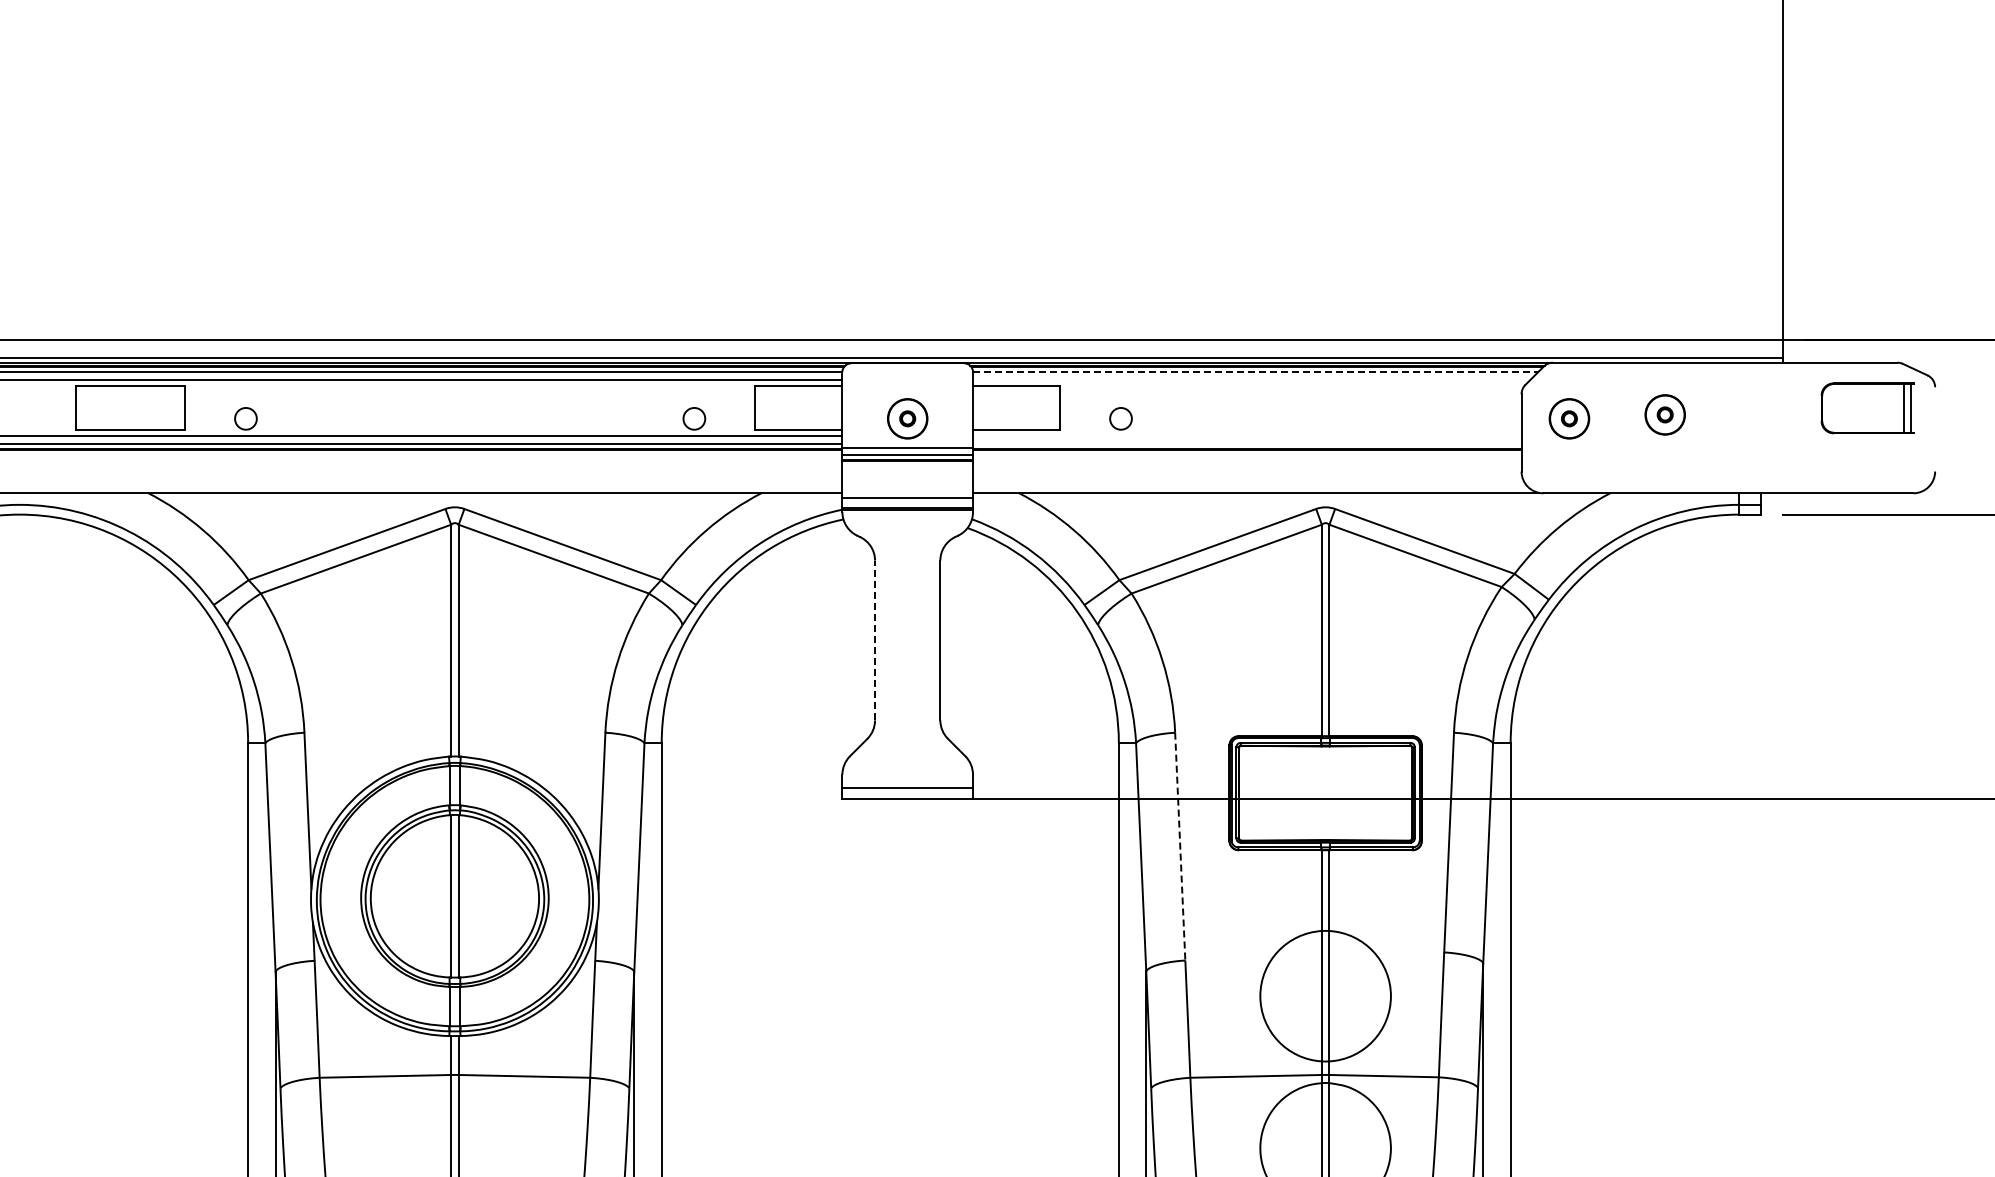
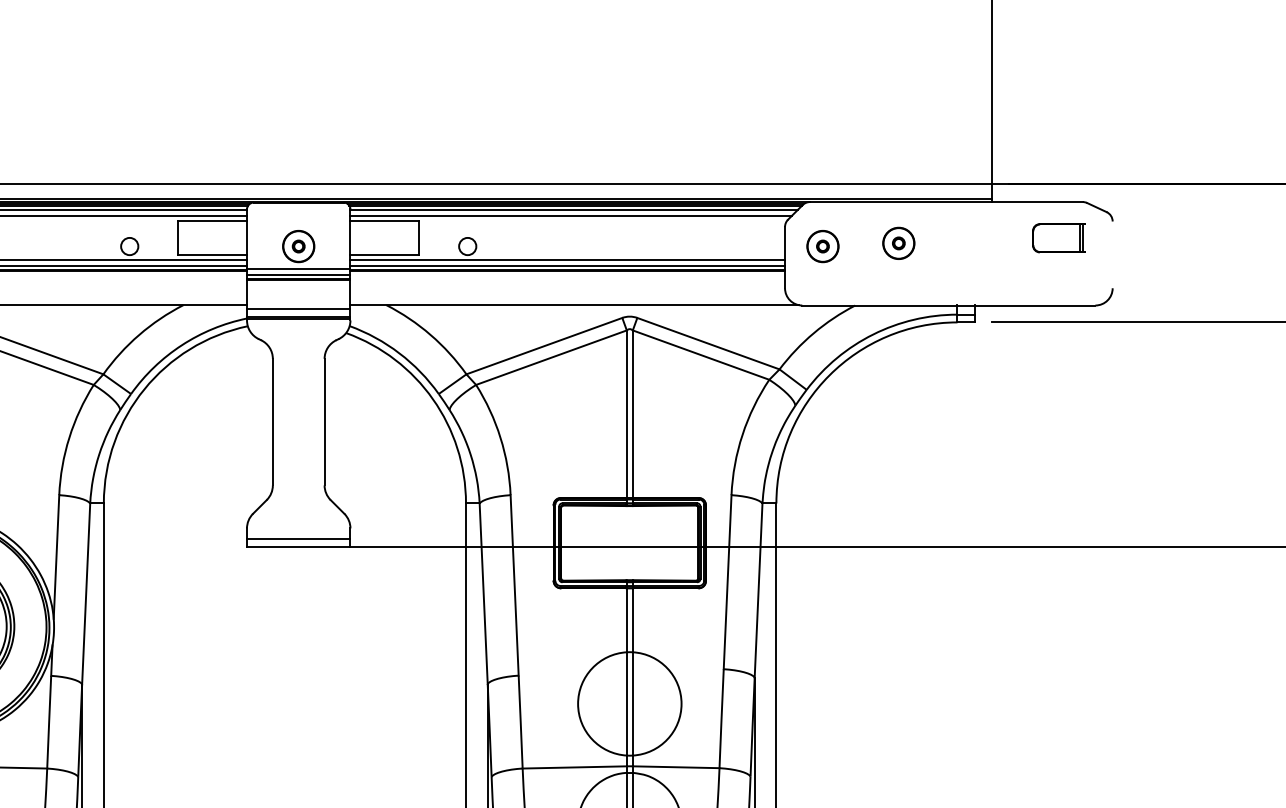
line: (1255, 372) -> (574, 209), dashed -> solid
line: (1251, 379) -> (571, 215), added
part: (1866, 408) -> (1058, 238), size x0.71
line: (1247, 436) -> (567, 260), added
line: (1247, 443) -> (567, 266), added
line: (875, 640) -> (273, 422), dashed -> solid
line: (1180, 847) -> (514, 586), dashed -> solid

